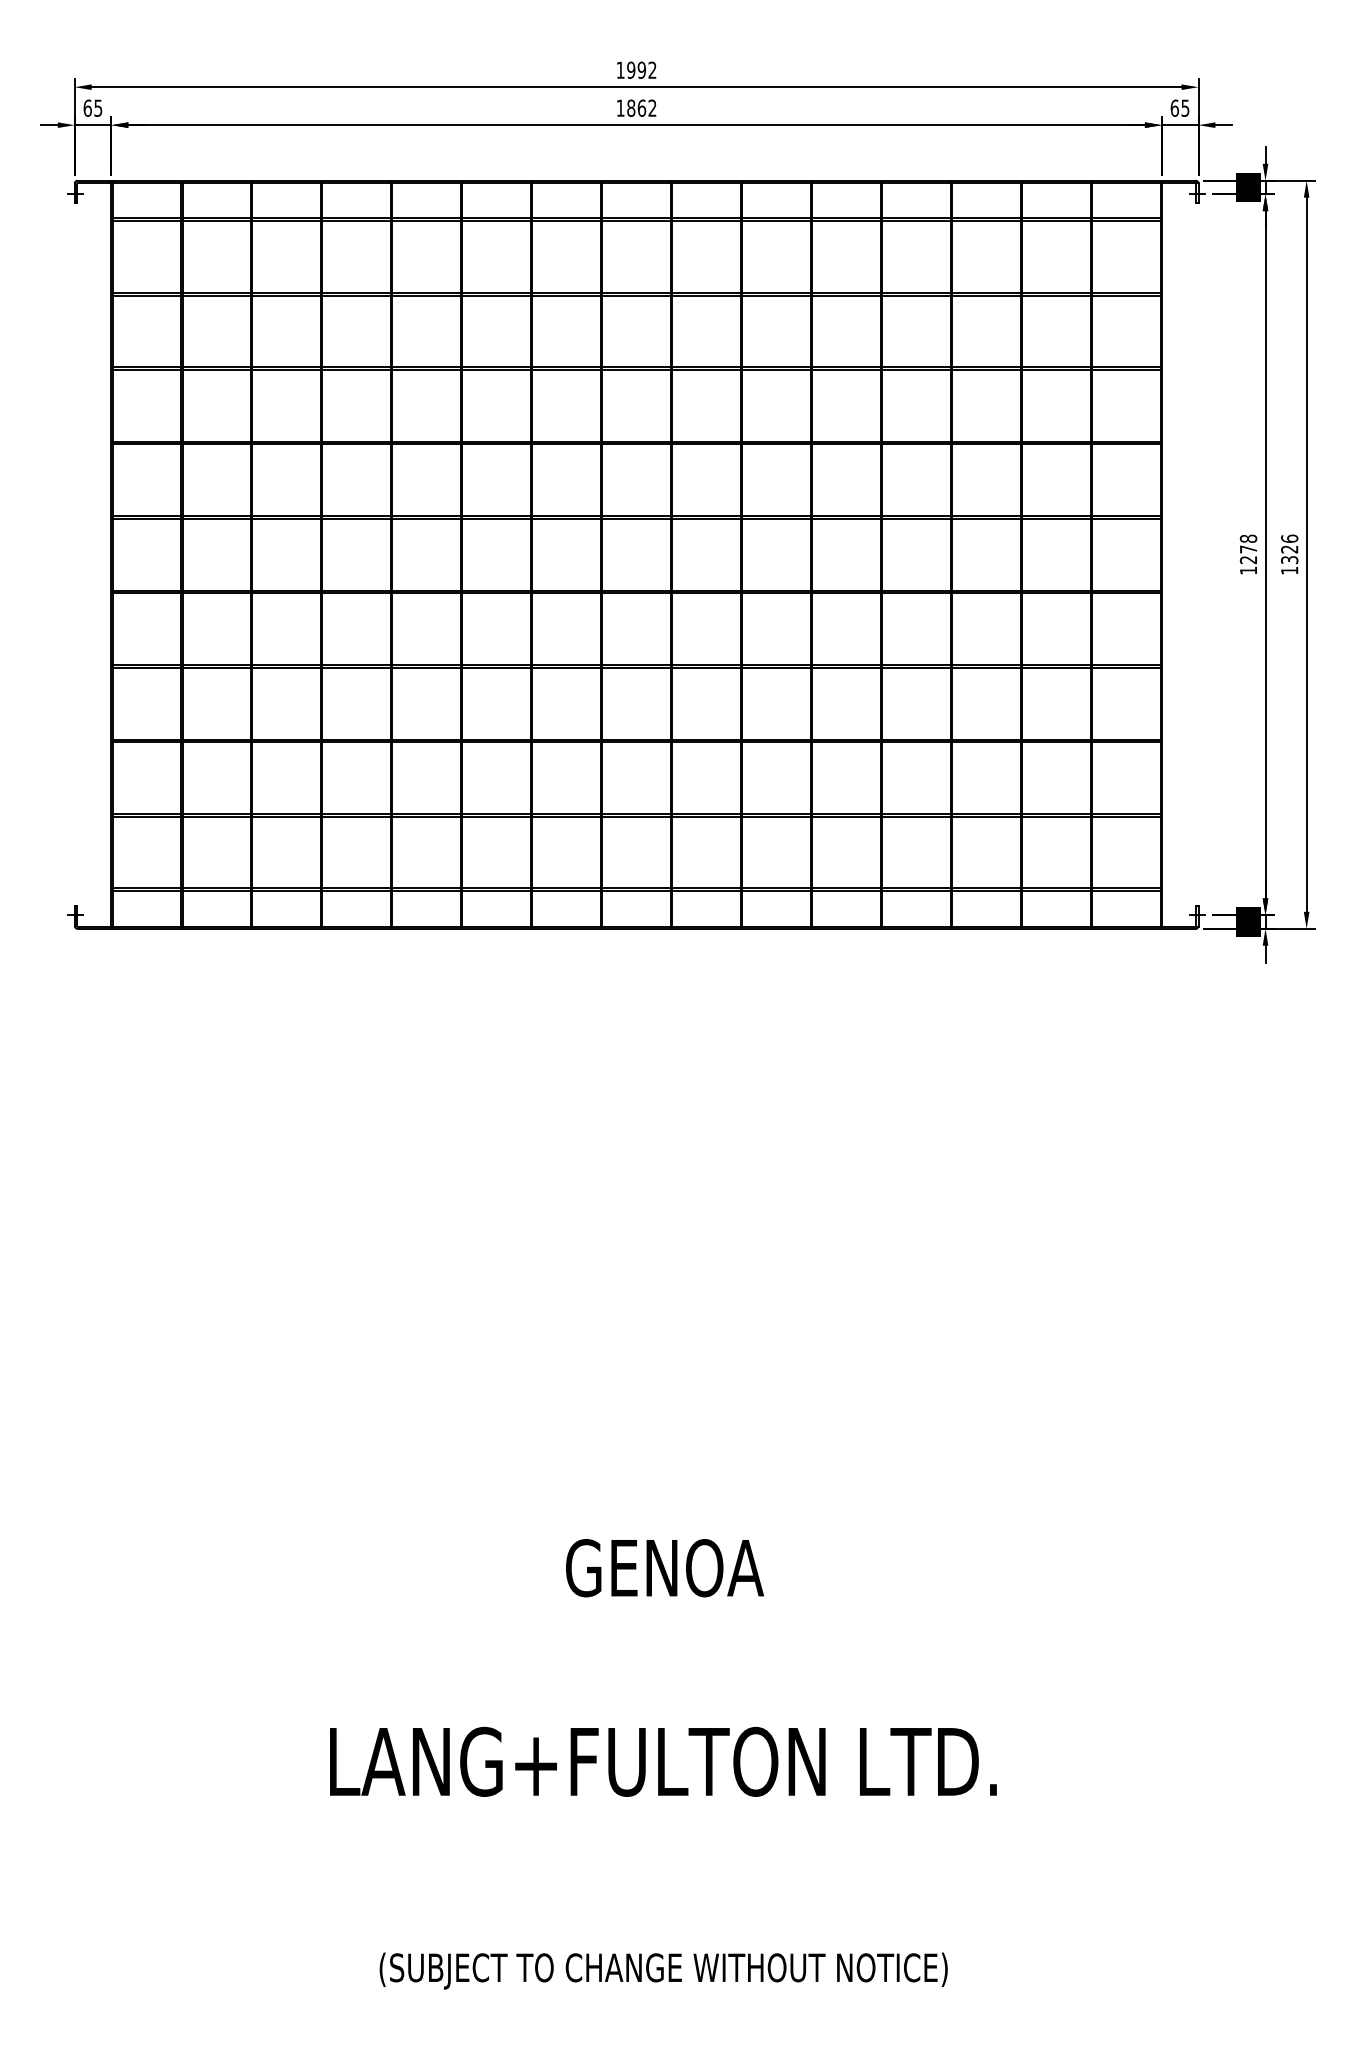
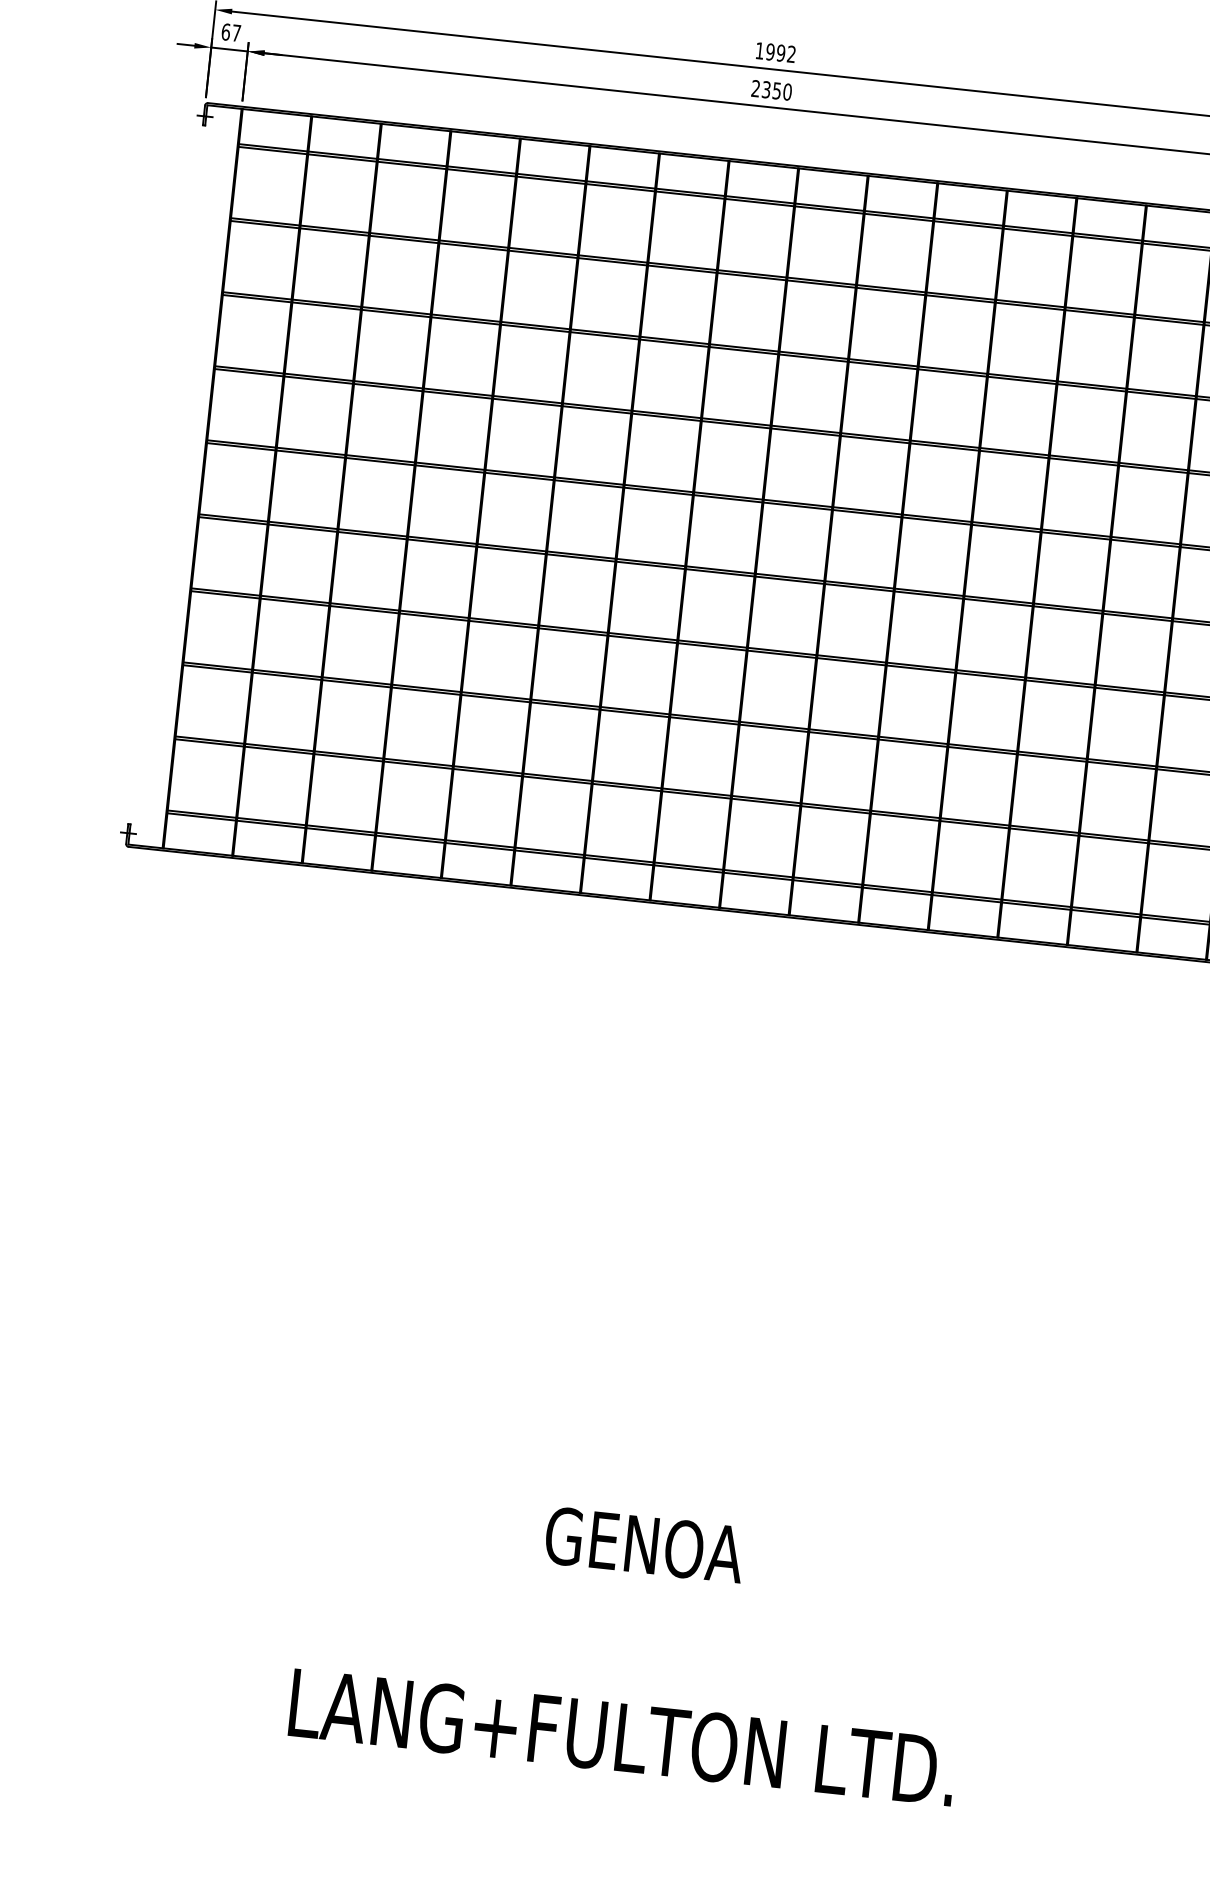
text: (98, 107) -> (236, 32), 65 -> 67
text: (636, 107) -> (771, 89), 1862 -> 2350

